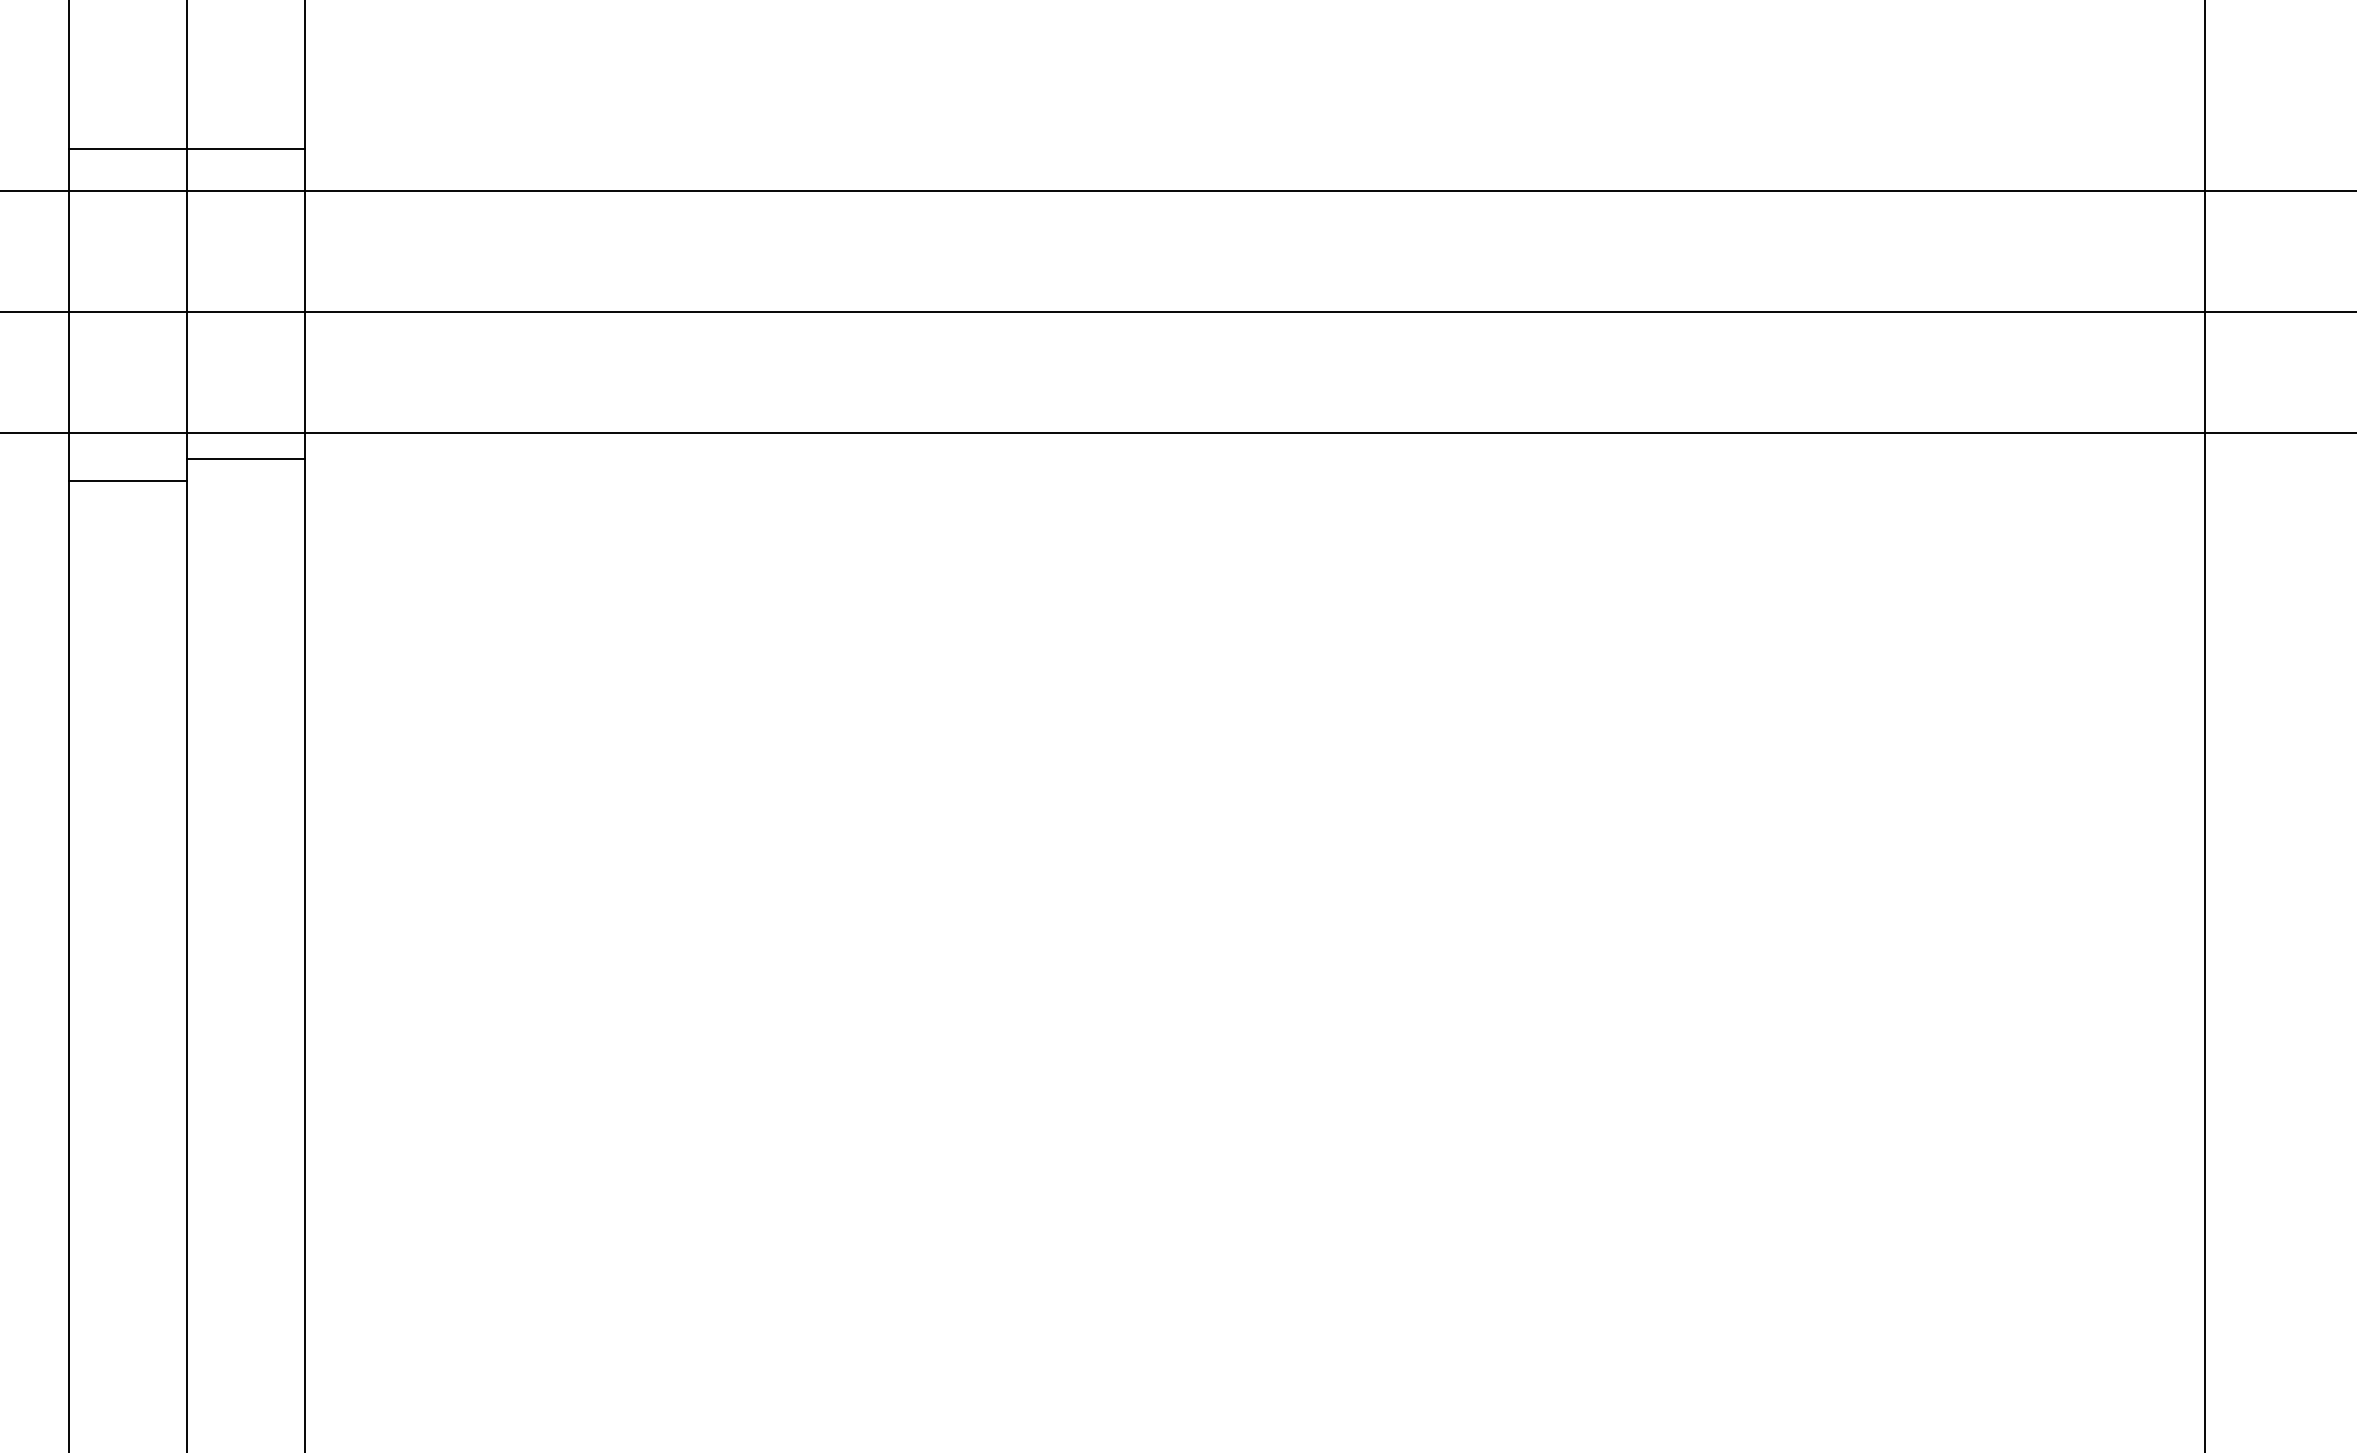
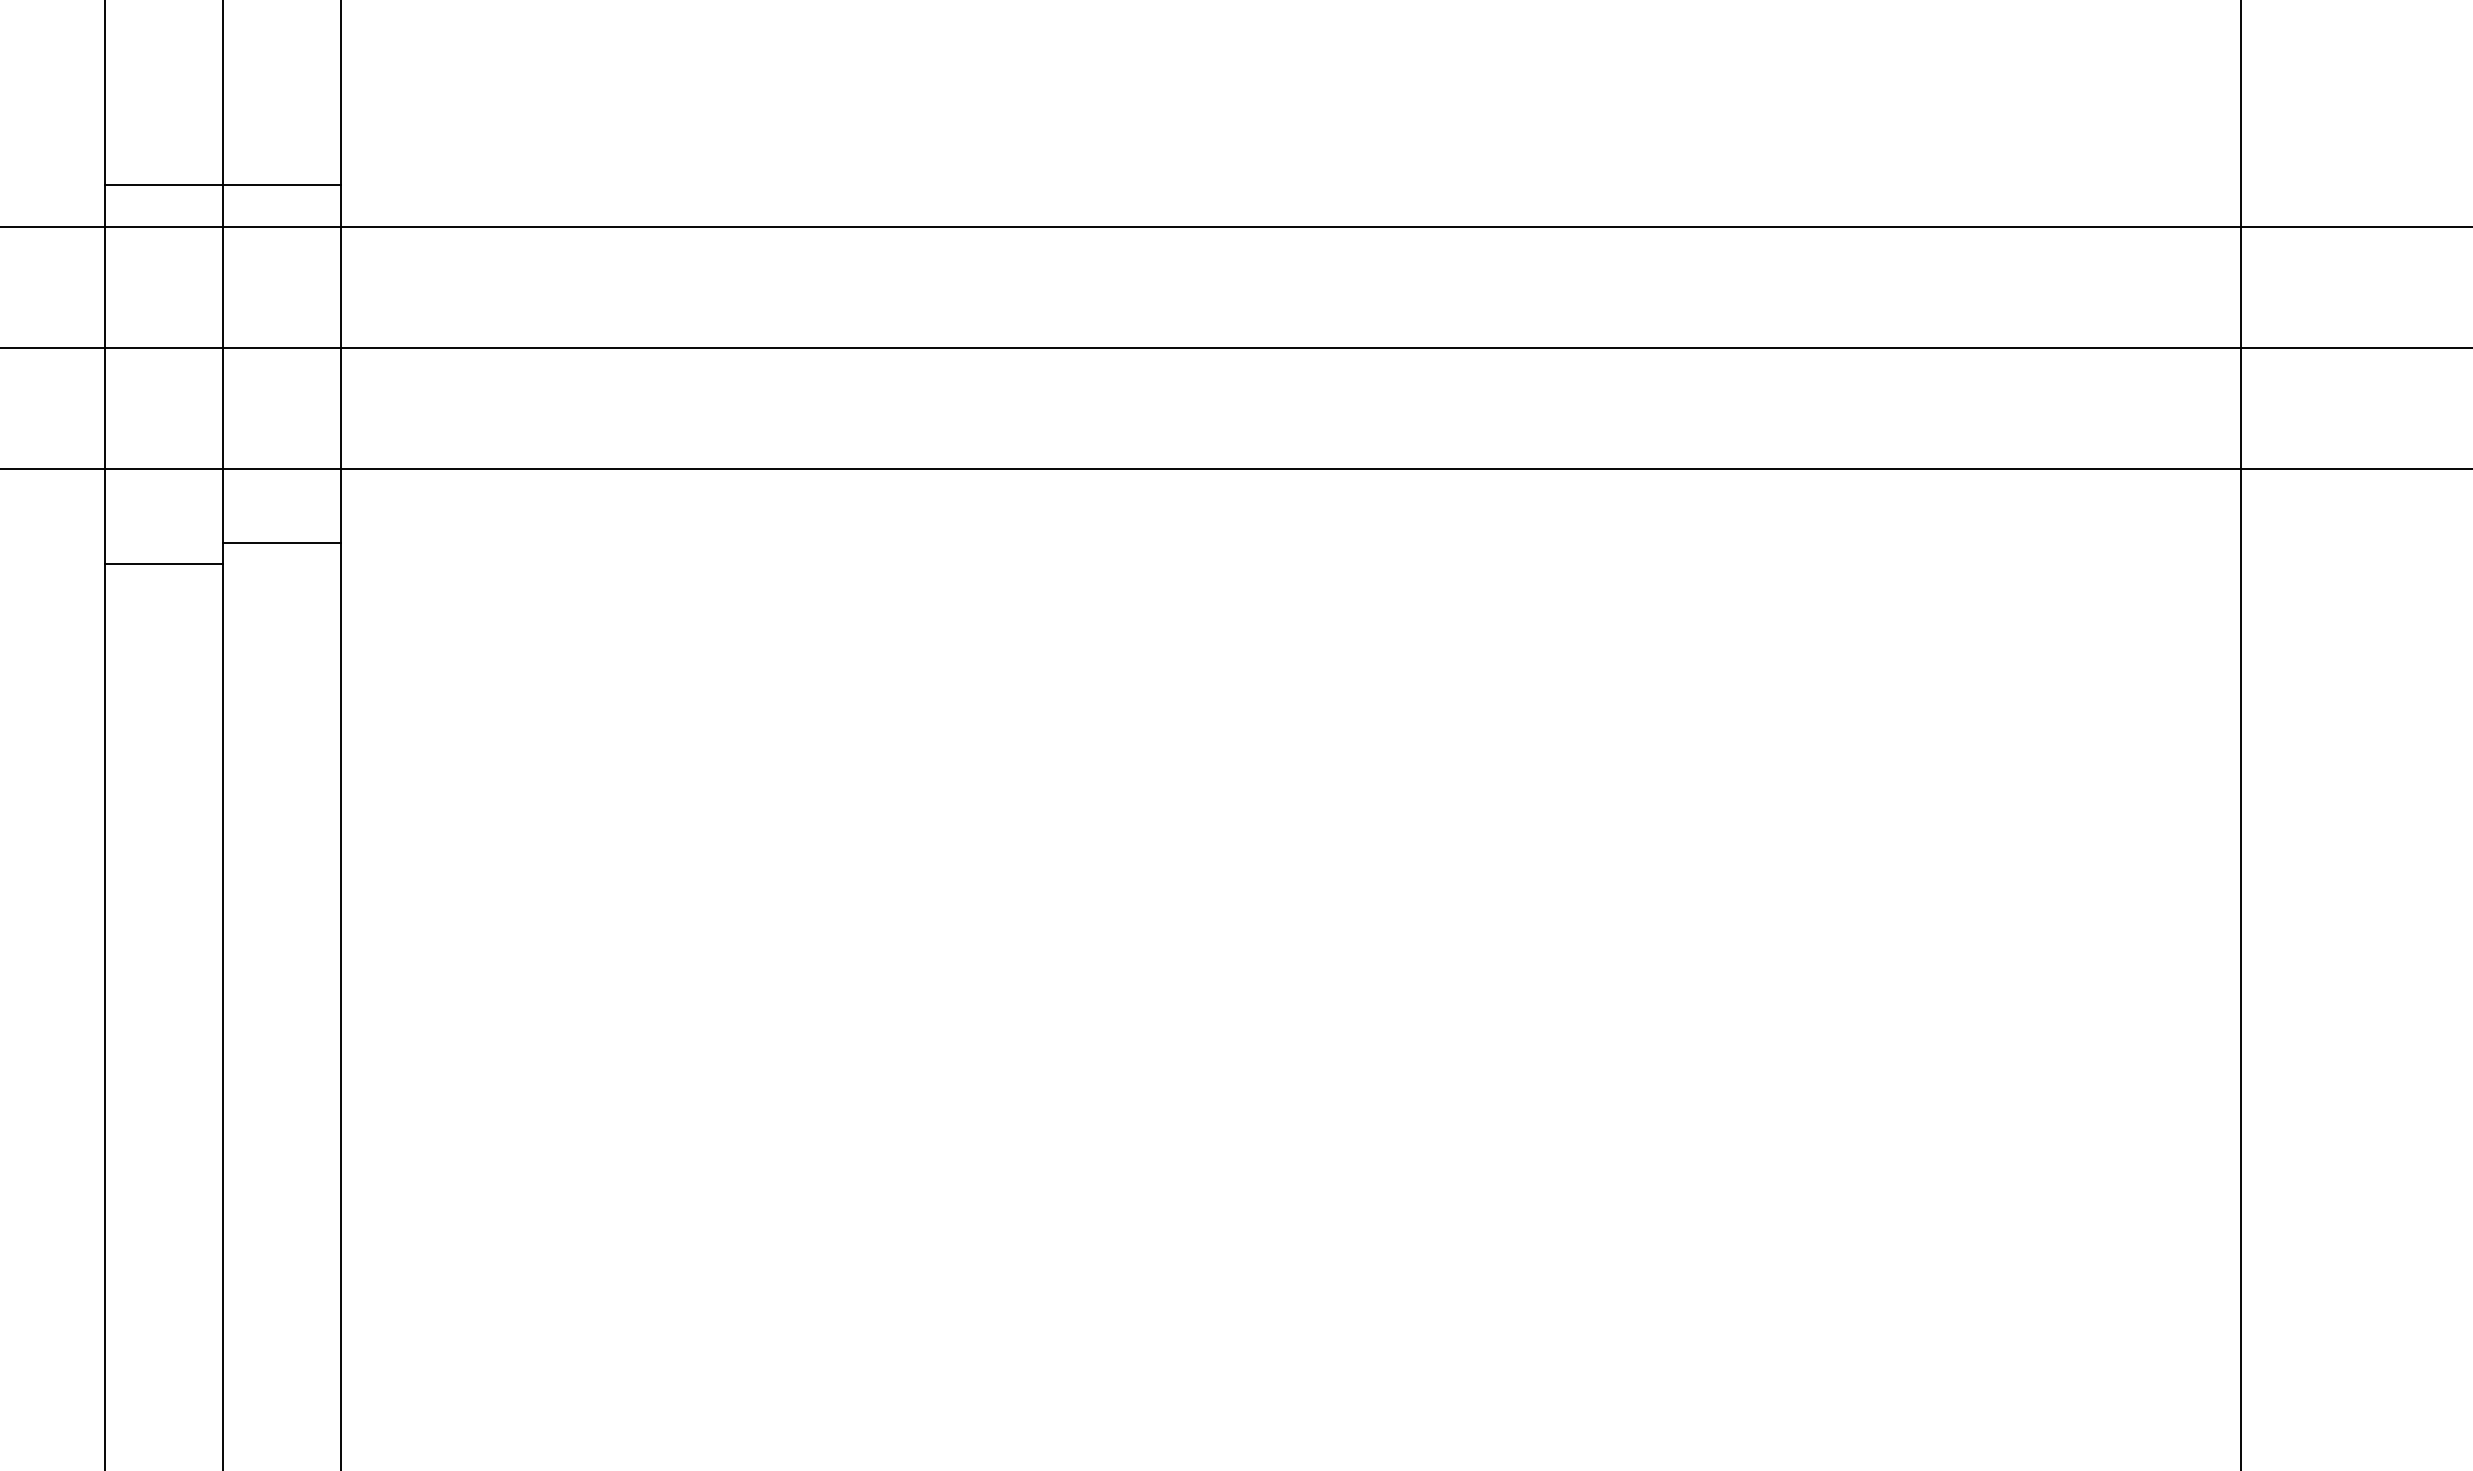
line: (245, 459) -> (281, 542), moved
line: (127, 481) -> (163, 563), moved

